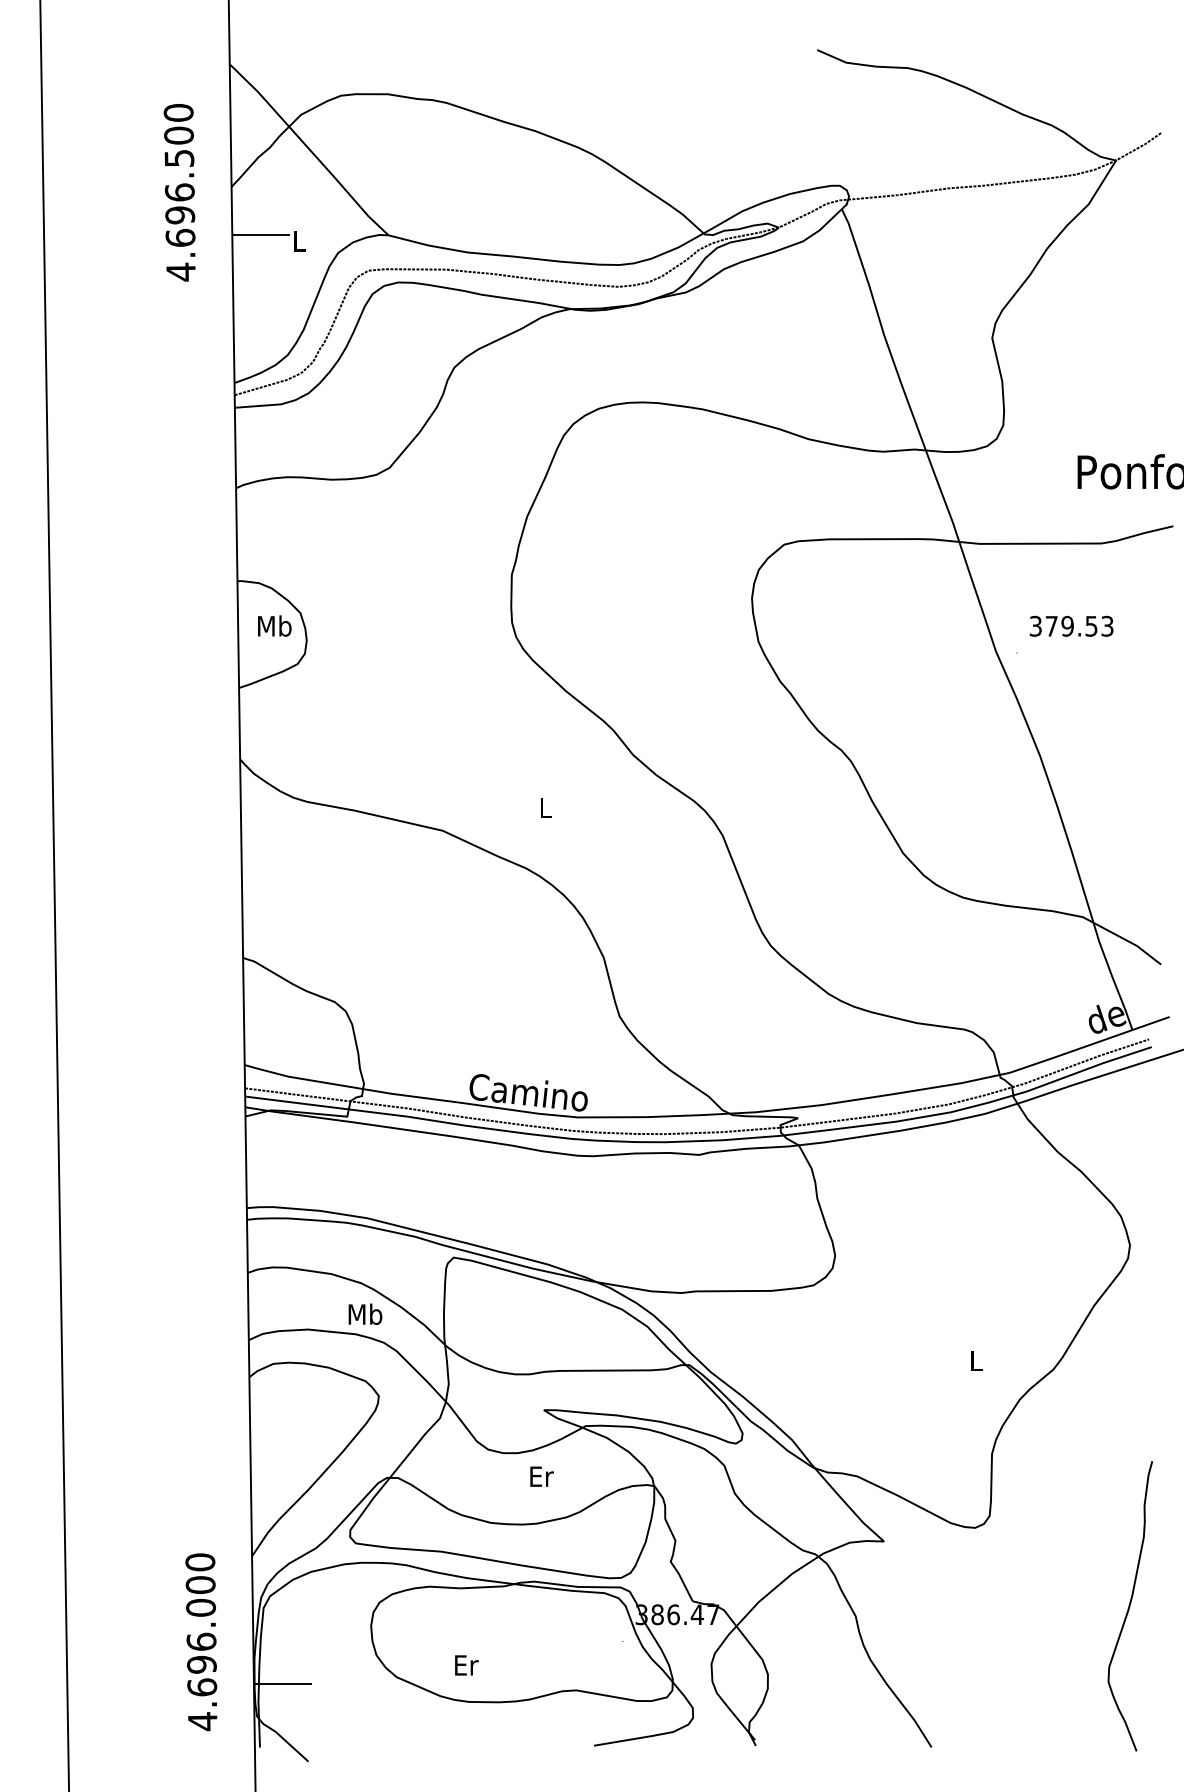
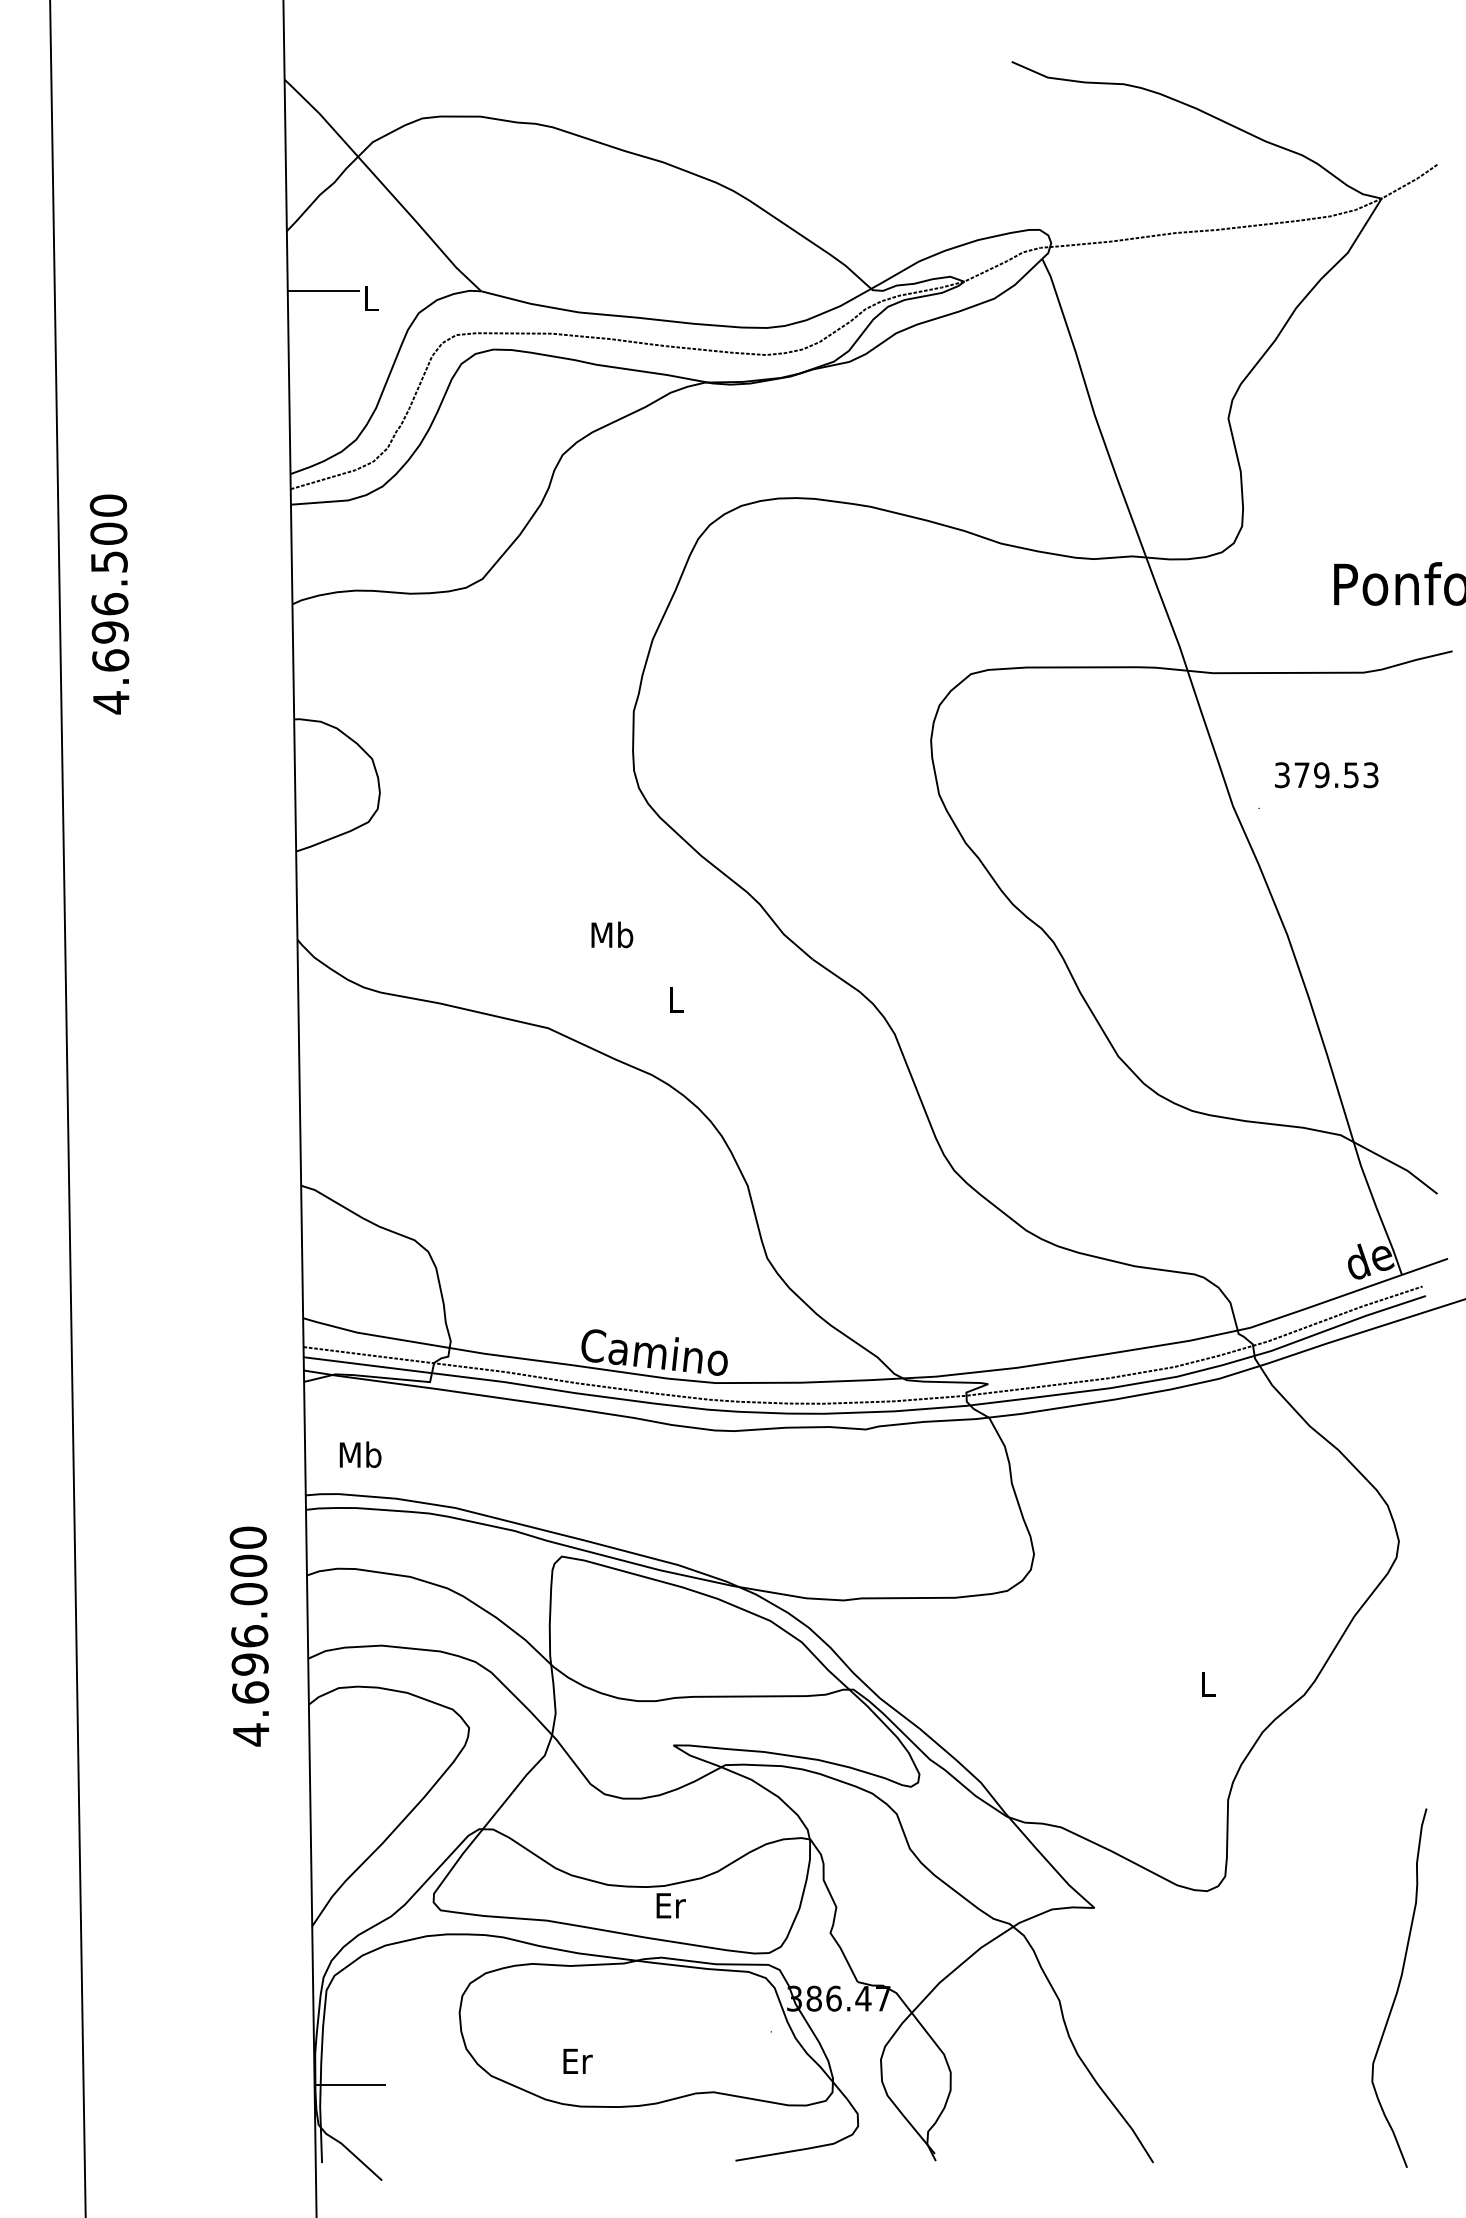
text: (179, 192) -> (109, 604), moved
text: (274, 625) -> (612, 934), moved
text: (365, 1314) -> (360, 1454), moved
text: (541, 1476) -> (670, 1905), moved
text: (201, 1642) -> (249, 1636), moved

